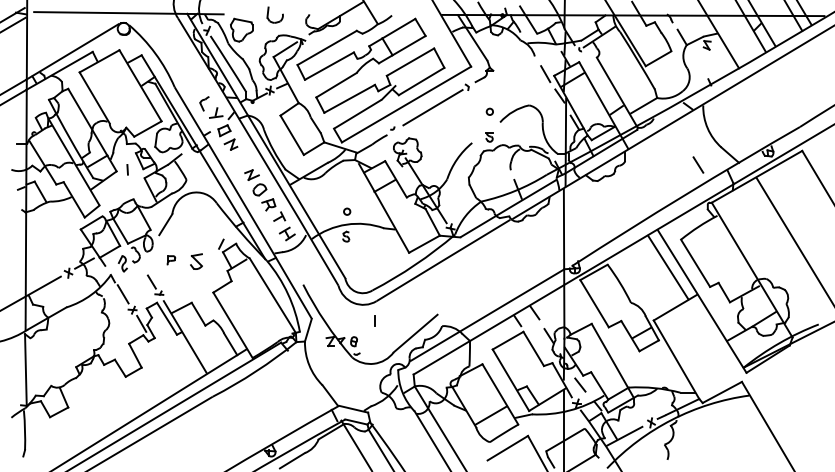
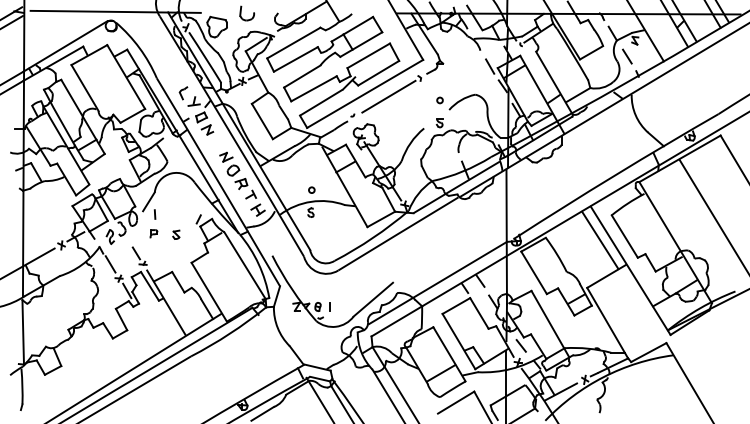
line: (698, 164) -> (627, 56), moved
line: (127, 169) -> (154, 214), moved
part: (195, 260) -> (175, 234), size x0.62
line: (374, 320) -> (330, 306), moved

